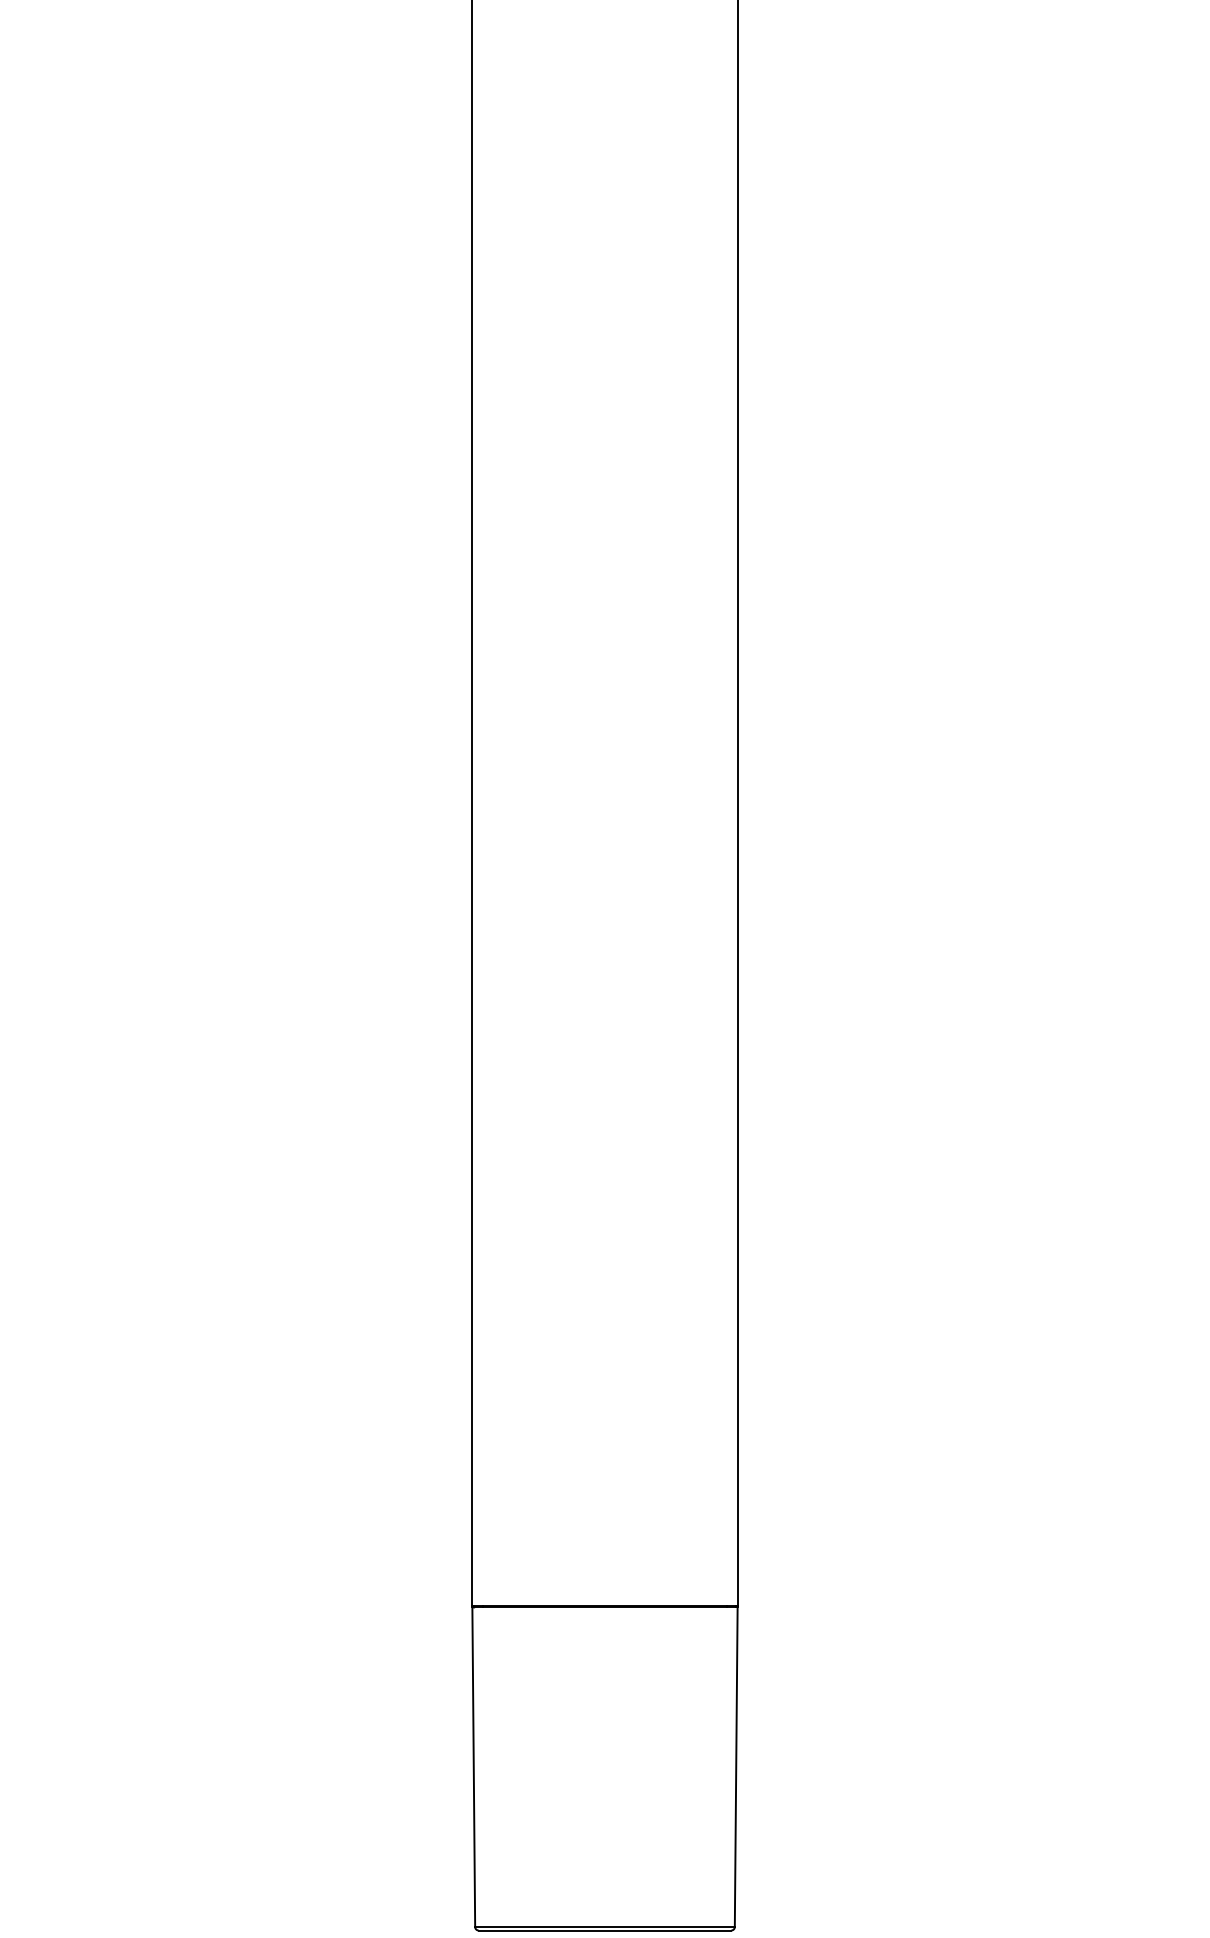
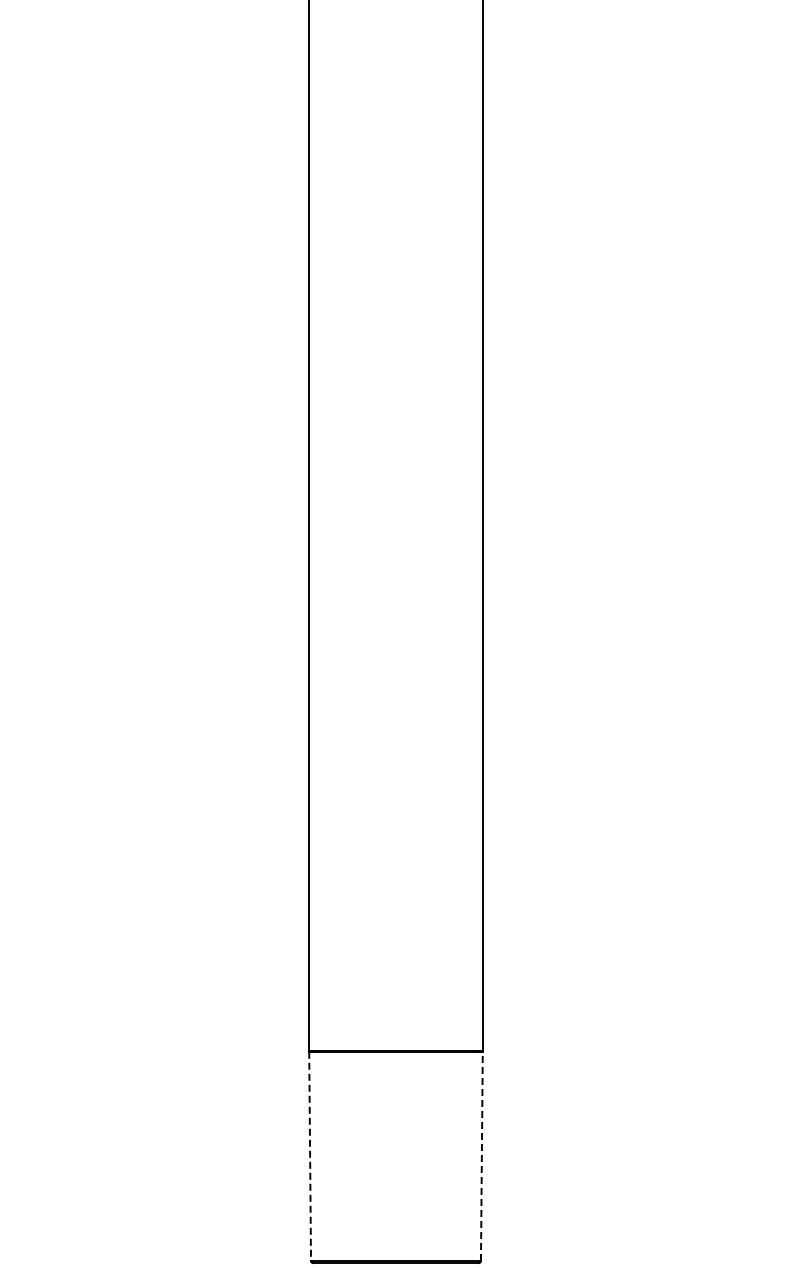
line: (474, 1767) -> (310, 1156), solid -> dashed
line: (735, 1767) -> (481, 1156), solid -> dashed

